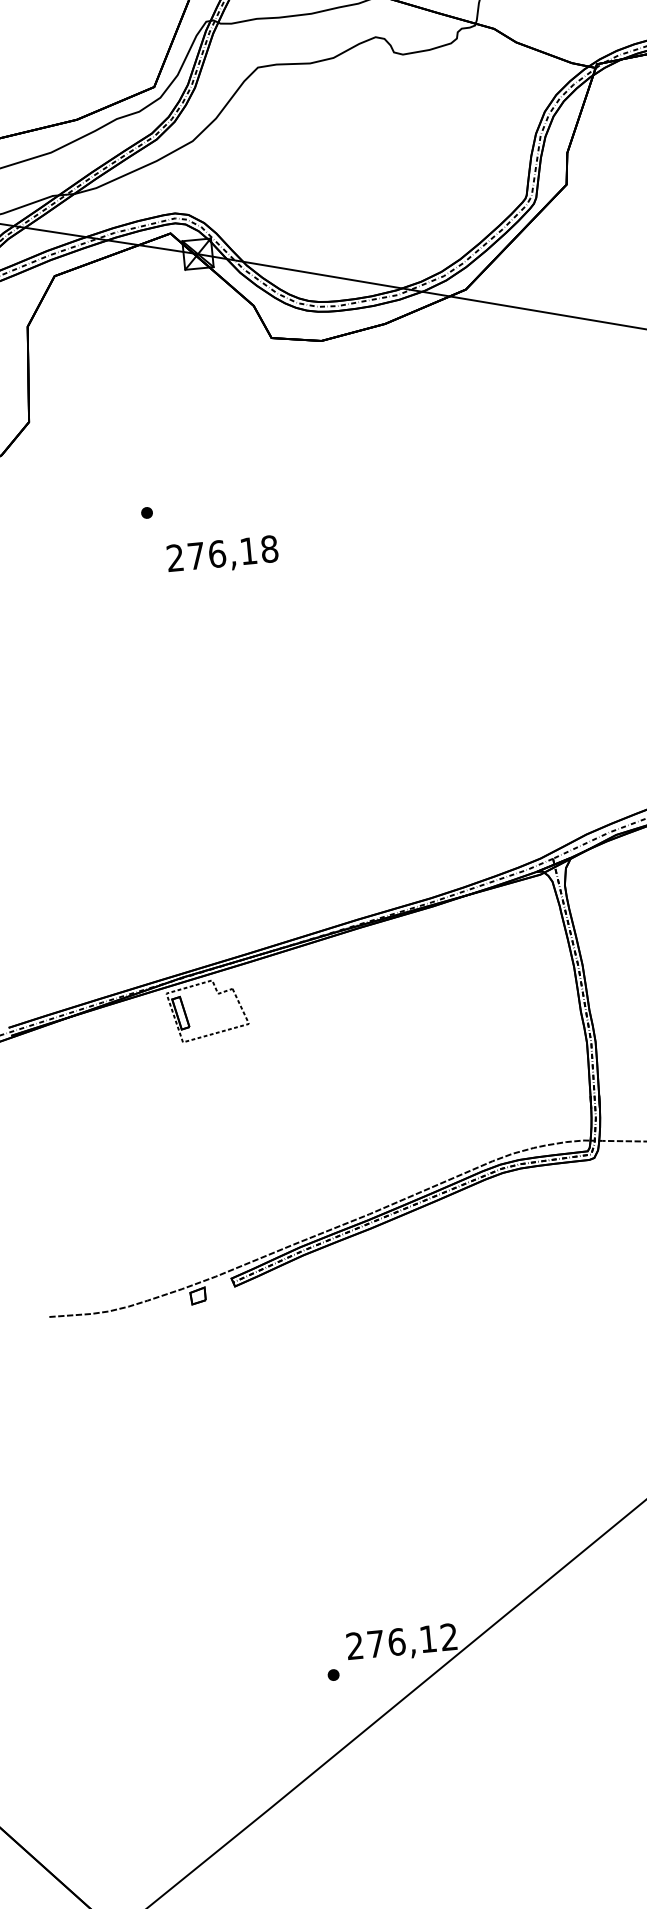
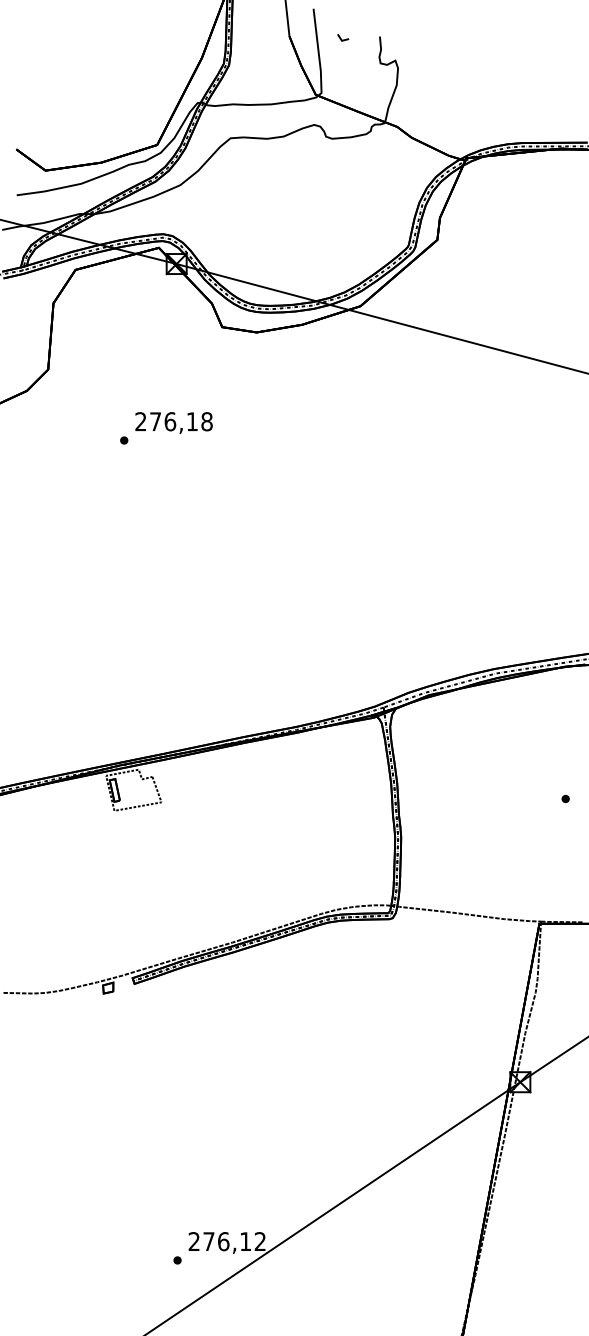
text: (221, 554) -> (173, 422), moved

